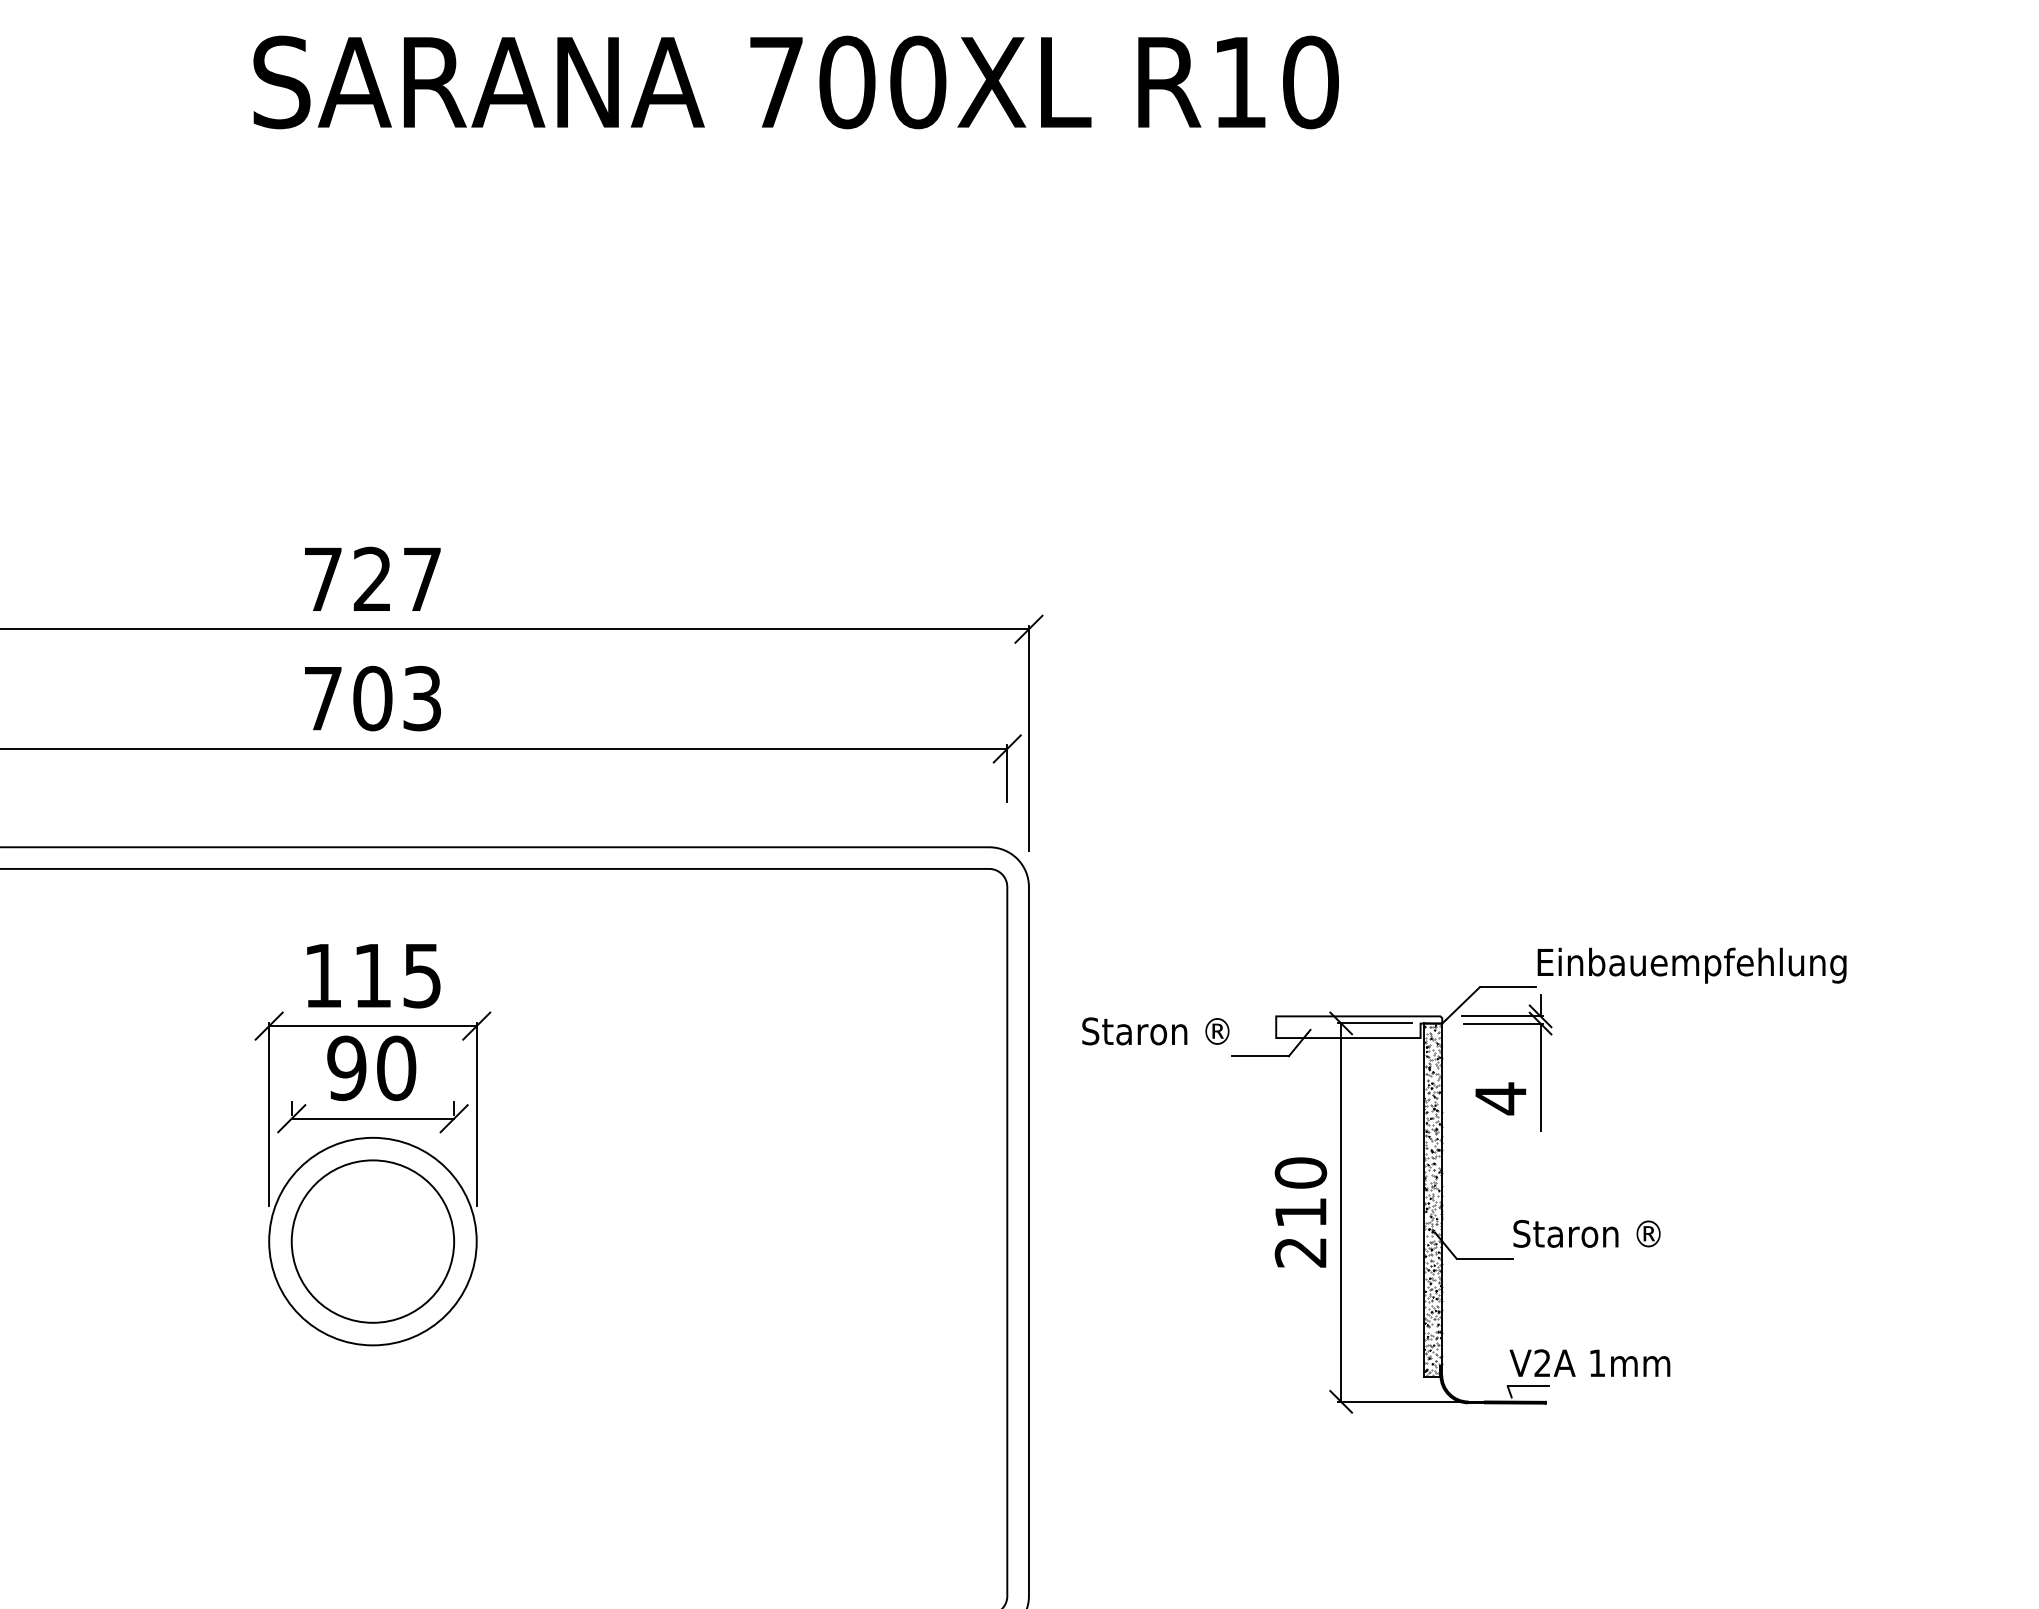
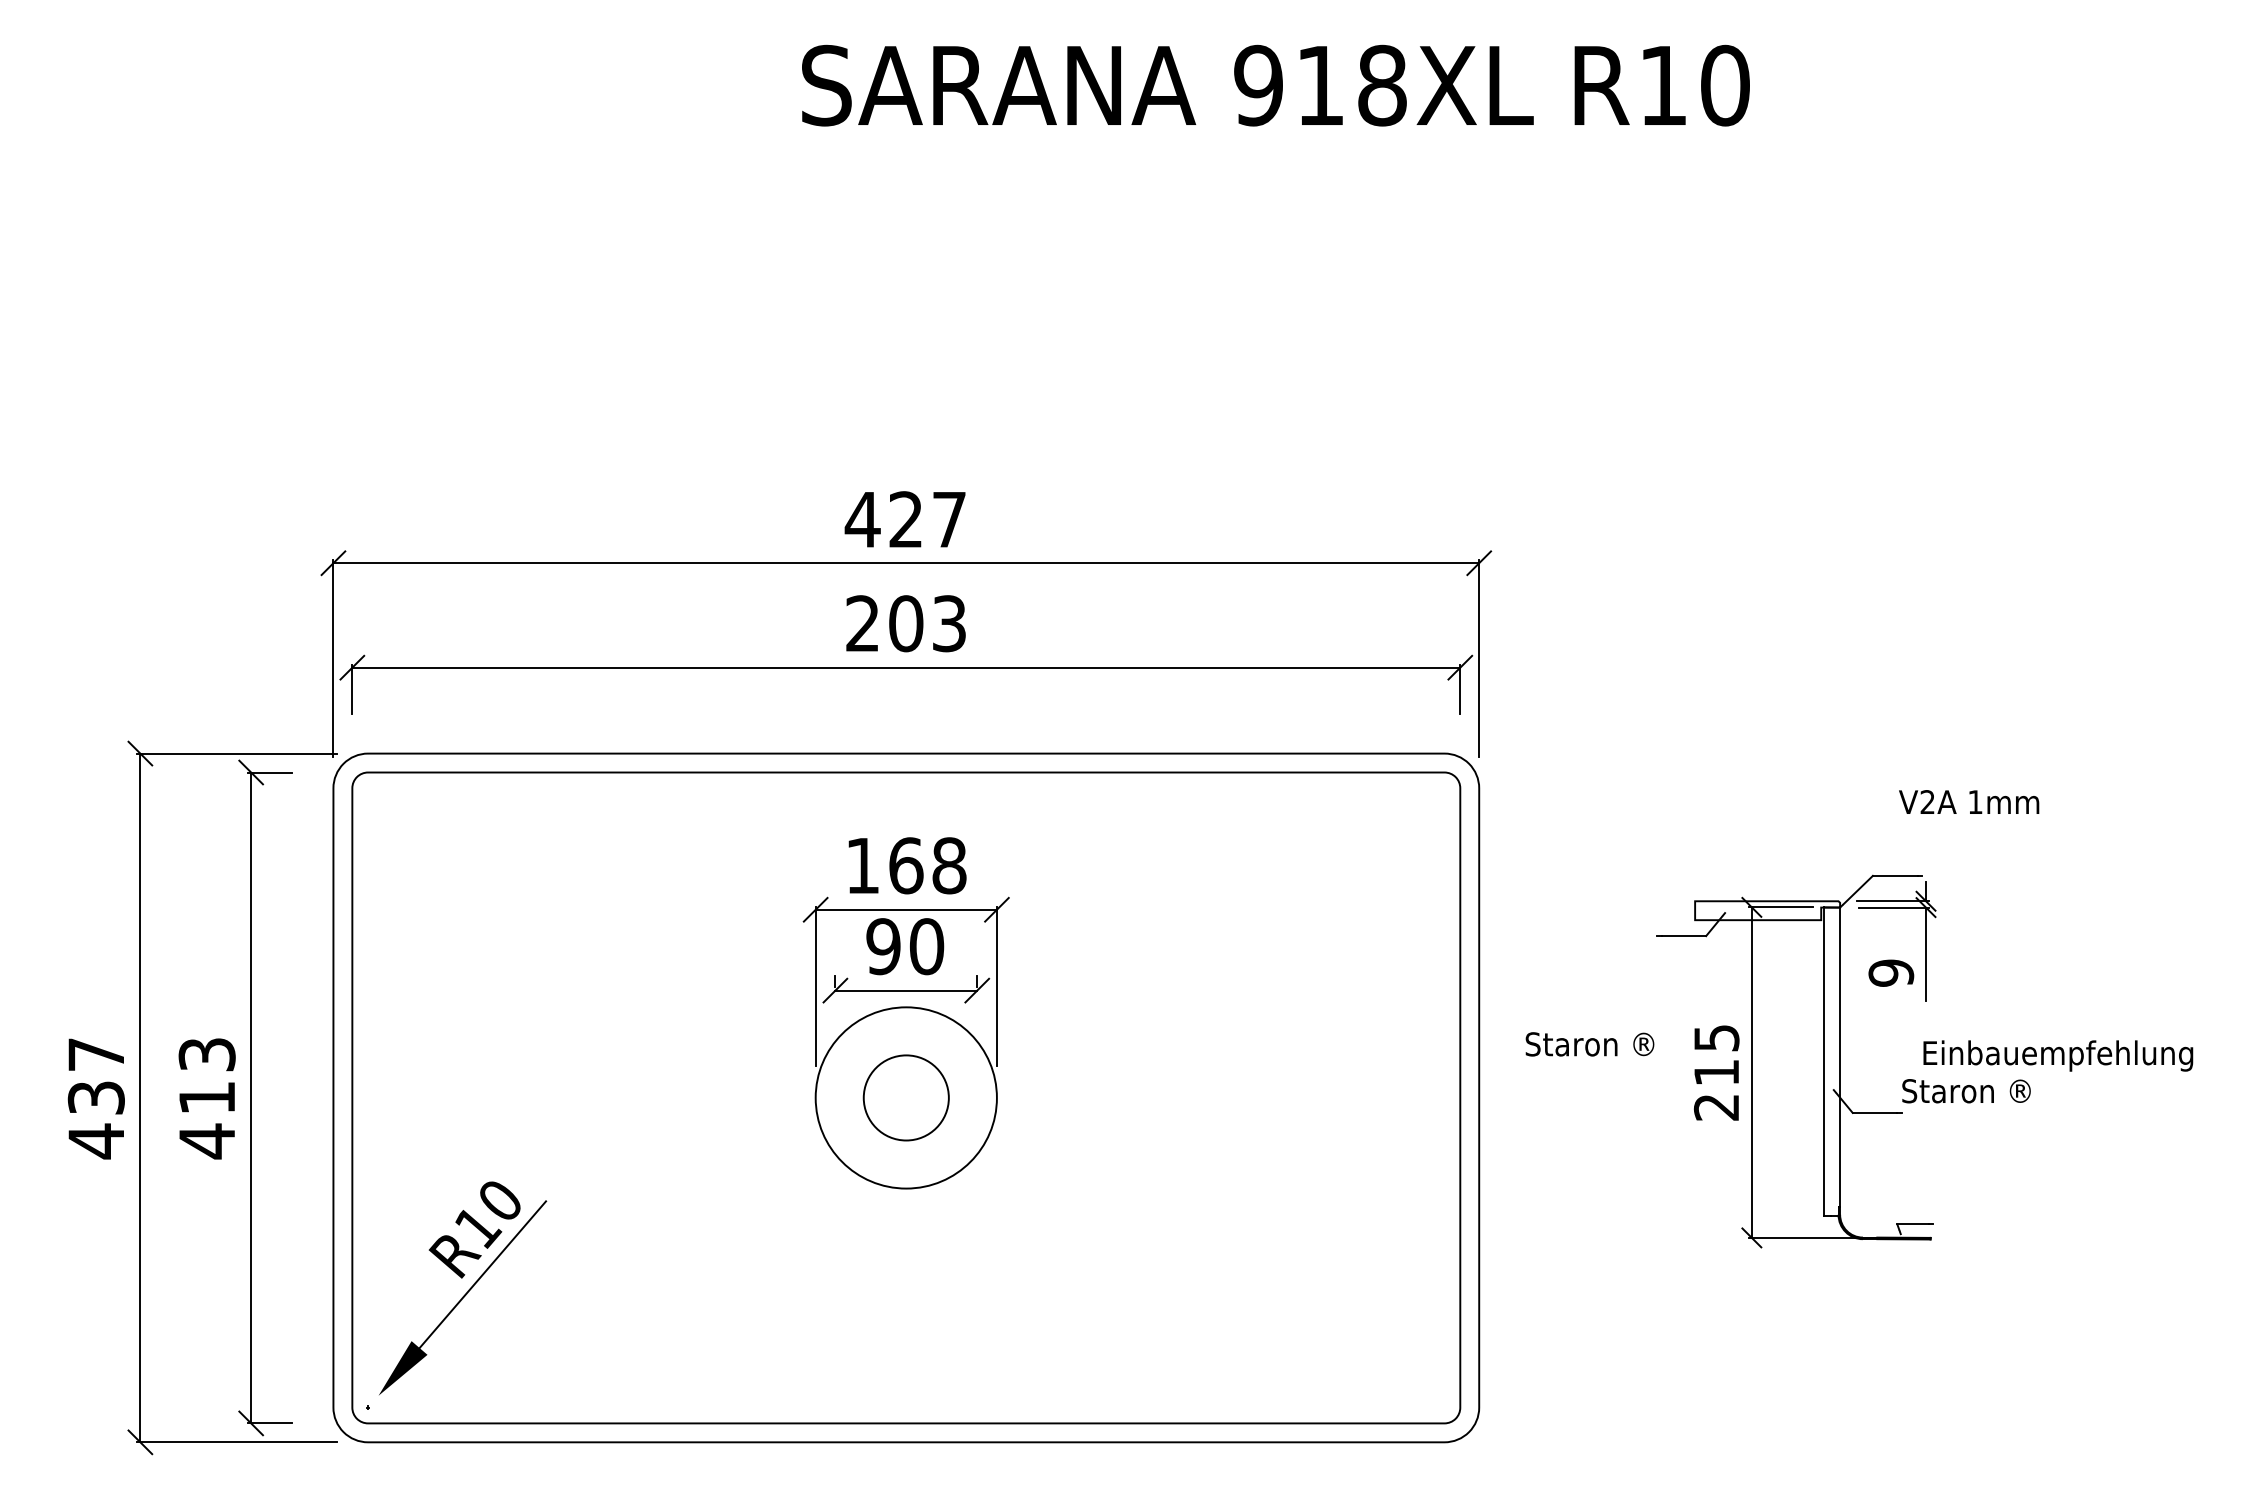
text: (847, 82) -> (1320, 85), 700XL -> 918XL
text: (322, 579) -> (862, 519), 727 -> 427
text: (322, 698) -> (862, 623), 703 -> 203
text: (1692, 965) -> (2058, 1055), moved
text: (397, 975) -> (927, 865), 115 -> 168
text: (1155, 1031) -> (1589, 1044), moved
text: (1501, 1097) -> (1891, 972), 4 -> 9
text: (1300, 1172) -> (1716, 1037), 210 -> 215
hatch: (1433, 1201) -> (1832, 1062), removed
circle: (373, 1241) -> (906, 1097), size x0.6
text: (1590, 1362) -> (1969, 801), moved

